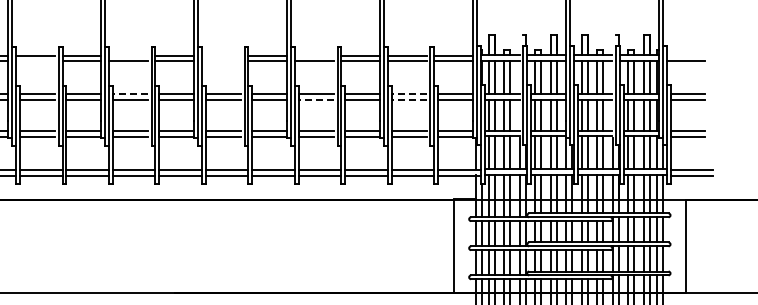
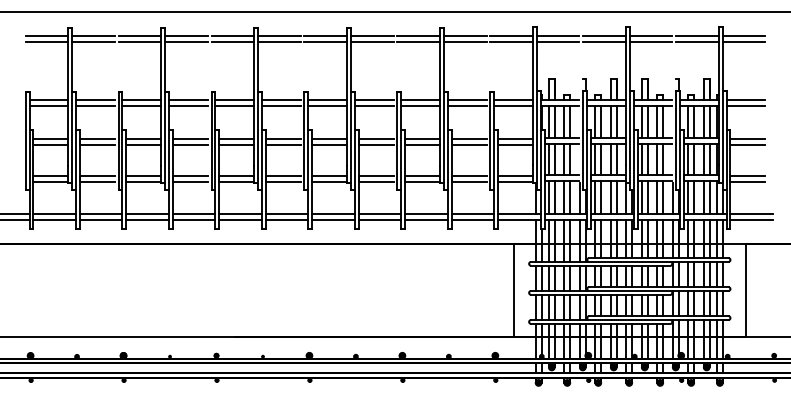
line: (127, 55) -> (187, 100), added
line: (220, 55) -> (280, 100), added
line: (313, 55) -> (373, 100), added
line: (685, 55) -> (745, 100), added
line: (35, 61) -> (95, 106), added
line: (220, 61) -> (280, 106), added
line: (129, 93) -> (189, 138), dashed -> solid
line: (408, 93) -> (468, 138), dashed -> solid
line: (315, 99) -> (375, 144), dashed -> solid
line: (408, 99) -> (468, 144), dashed -> solid

